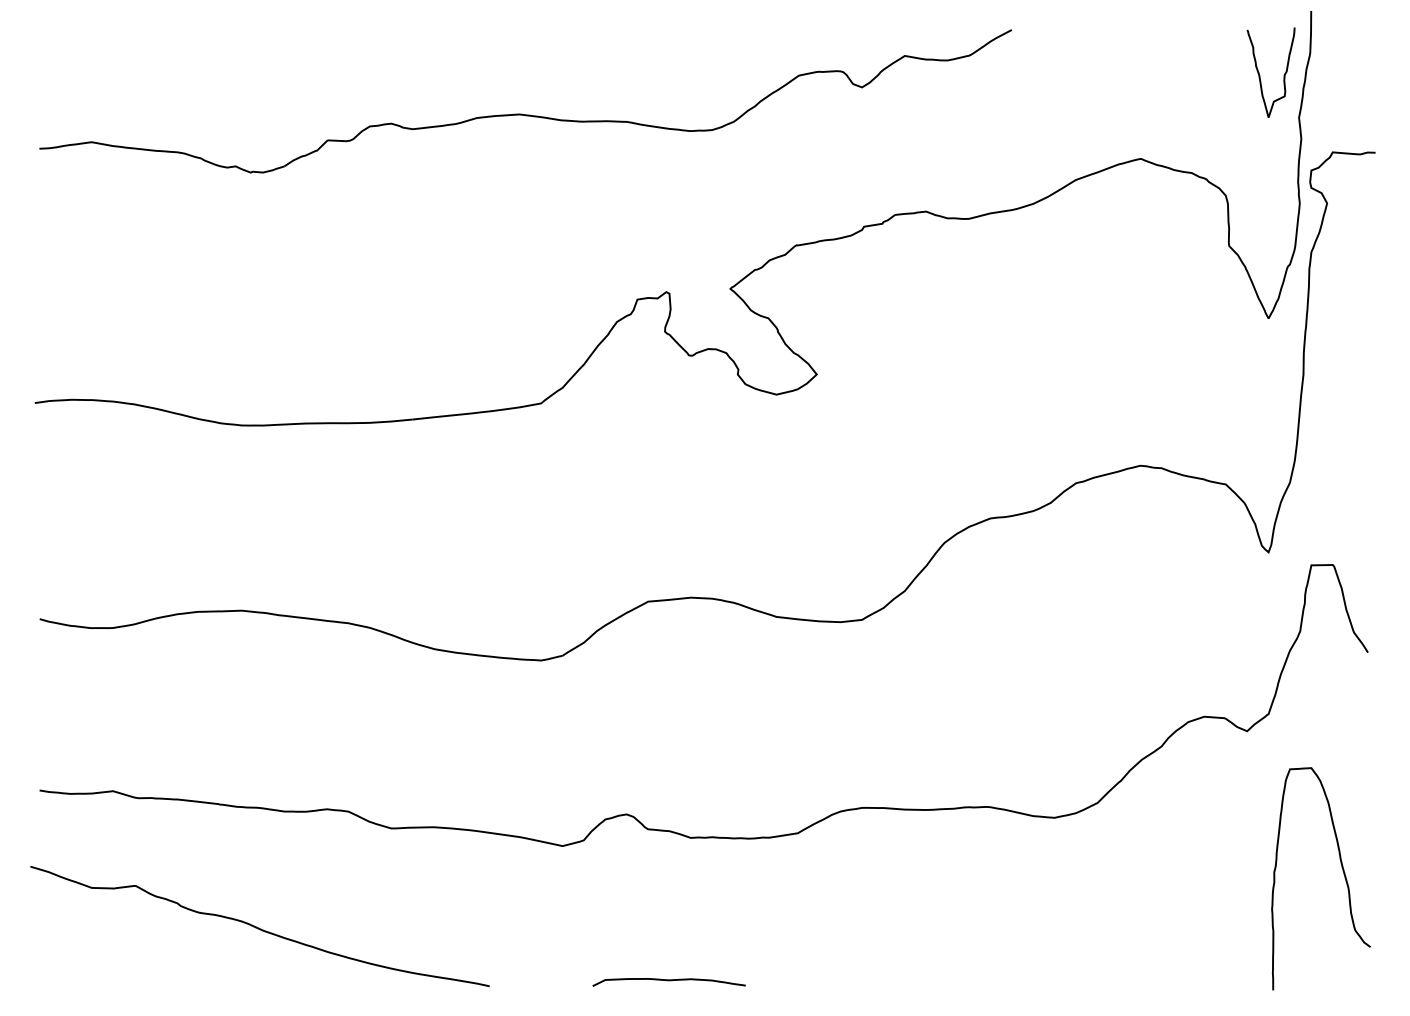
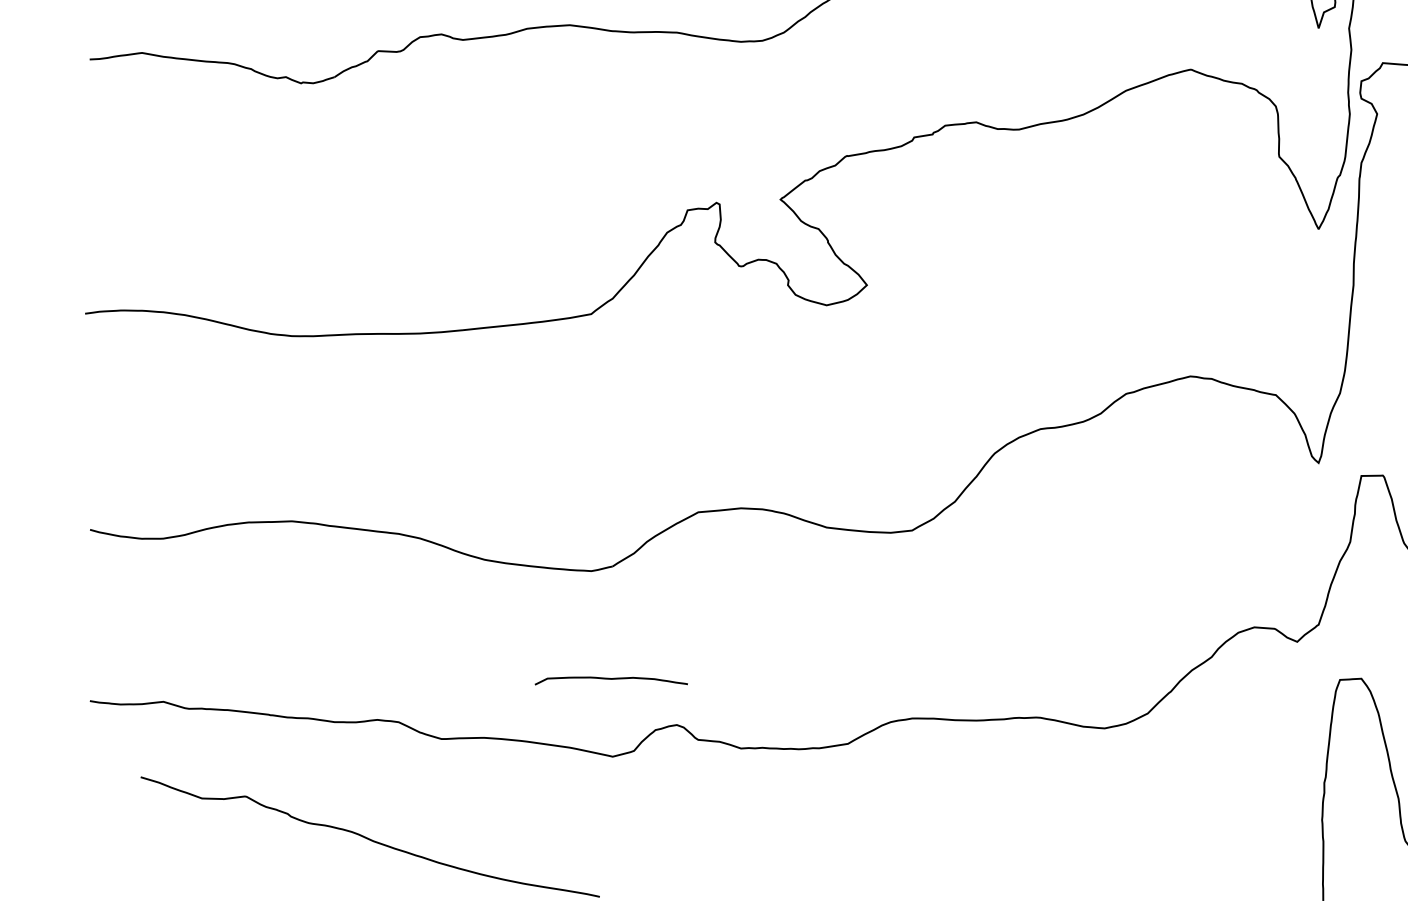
curve: (258, 927) -> (368, 838), moved
curve: (668, 981) -> (610, 680), moved

